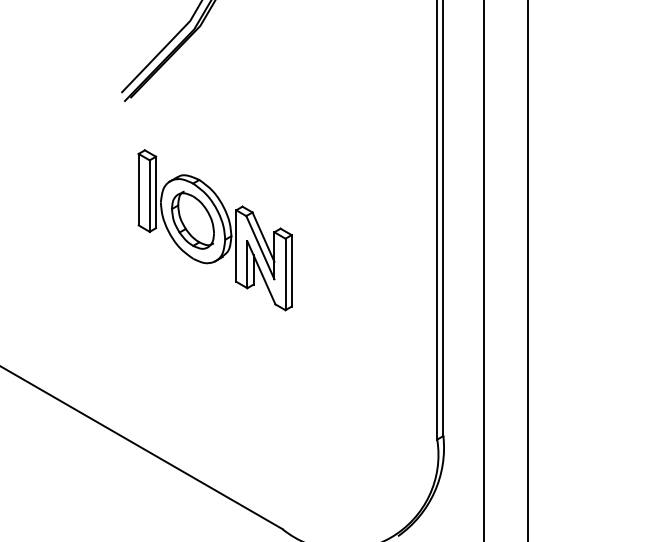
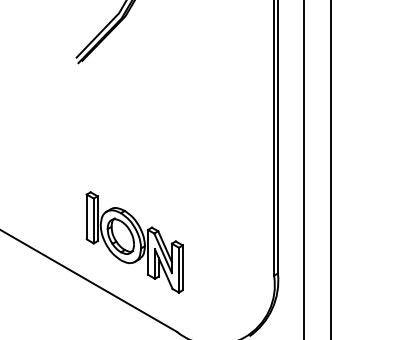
part: (214, 230) -> (134, 242), moved

